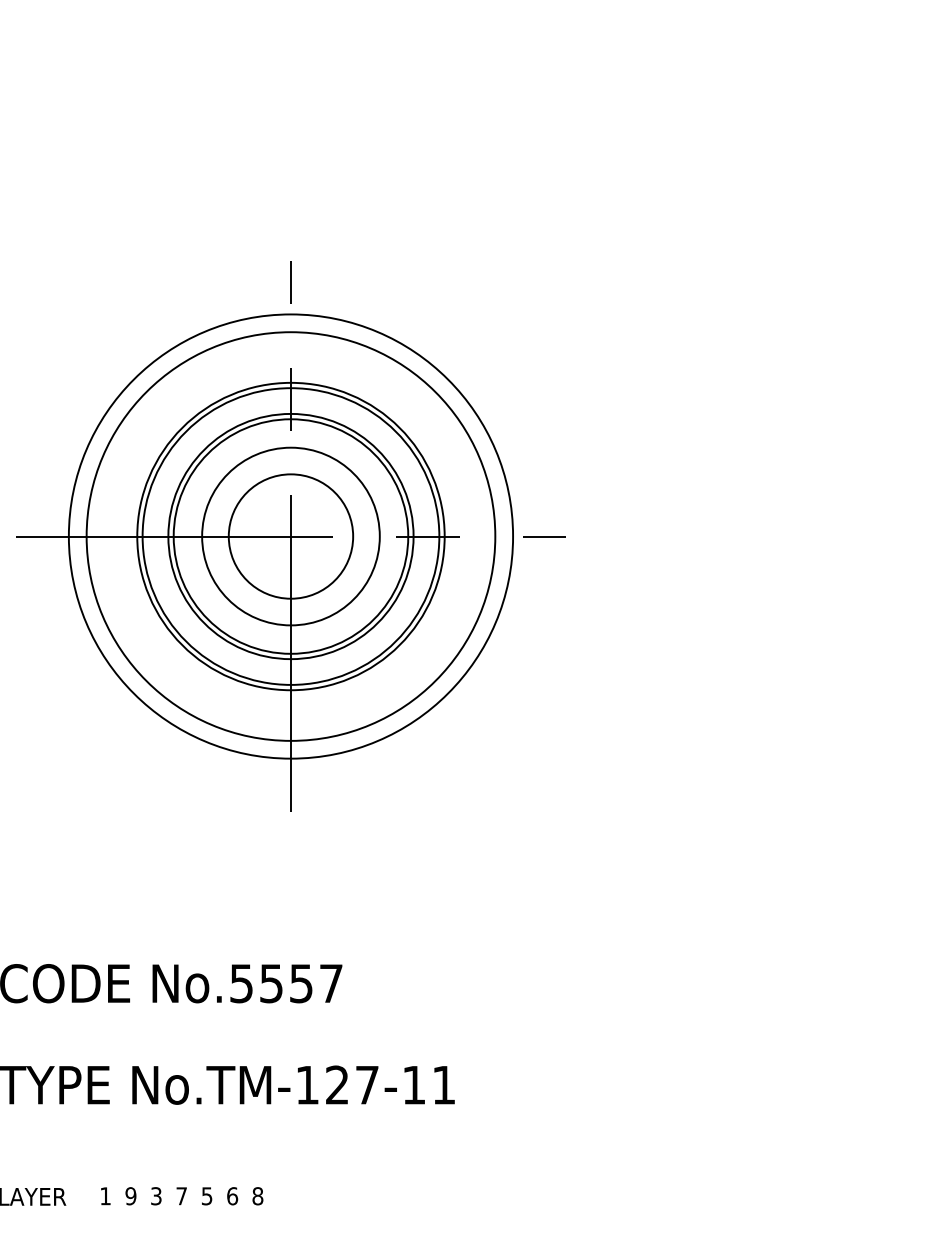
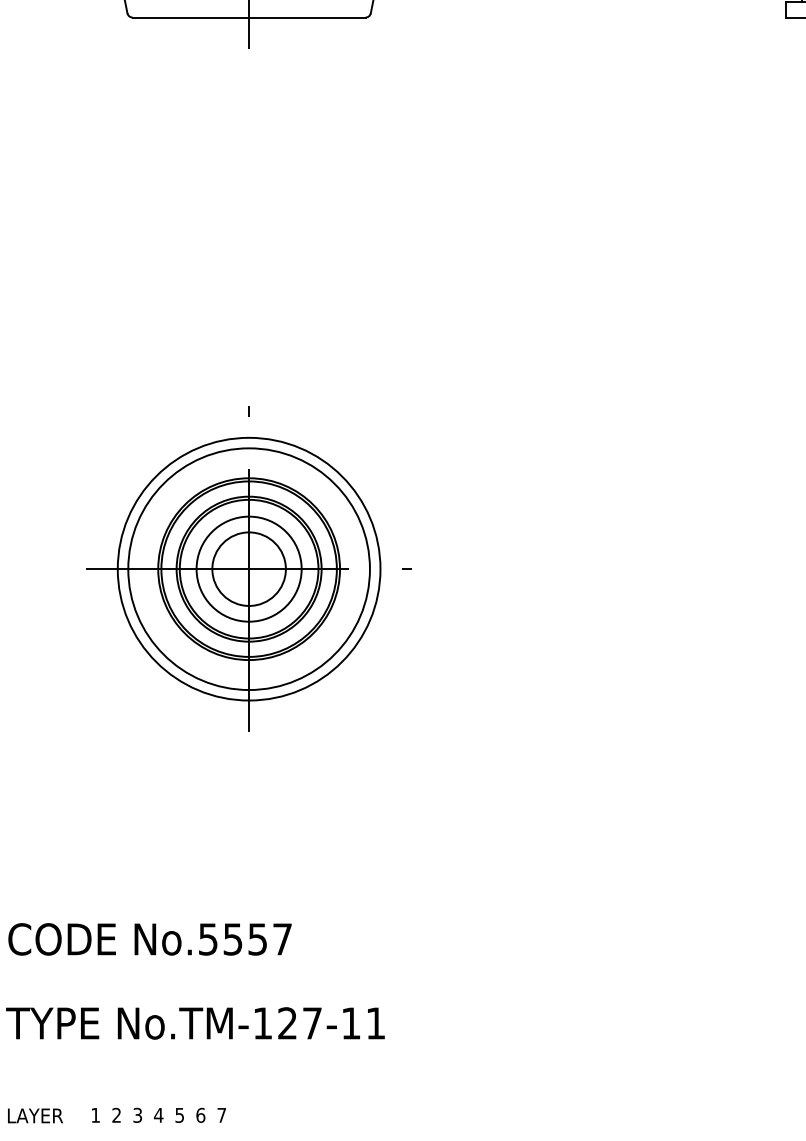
part: (290, 535) -> (248, 568), size x0.71
text: (257, 1195) -> (221, 1114), 8 -> 7
text: (130, 1196) -> (116, 1115), 9 -> 2
text: (181, 1196) -> (158, 1115), 7 -> 4

